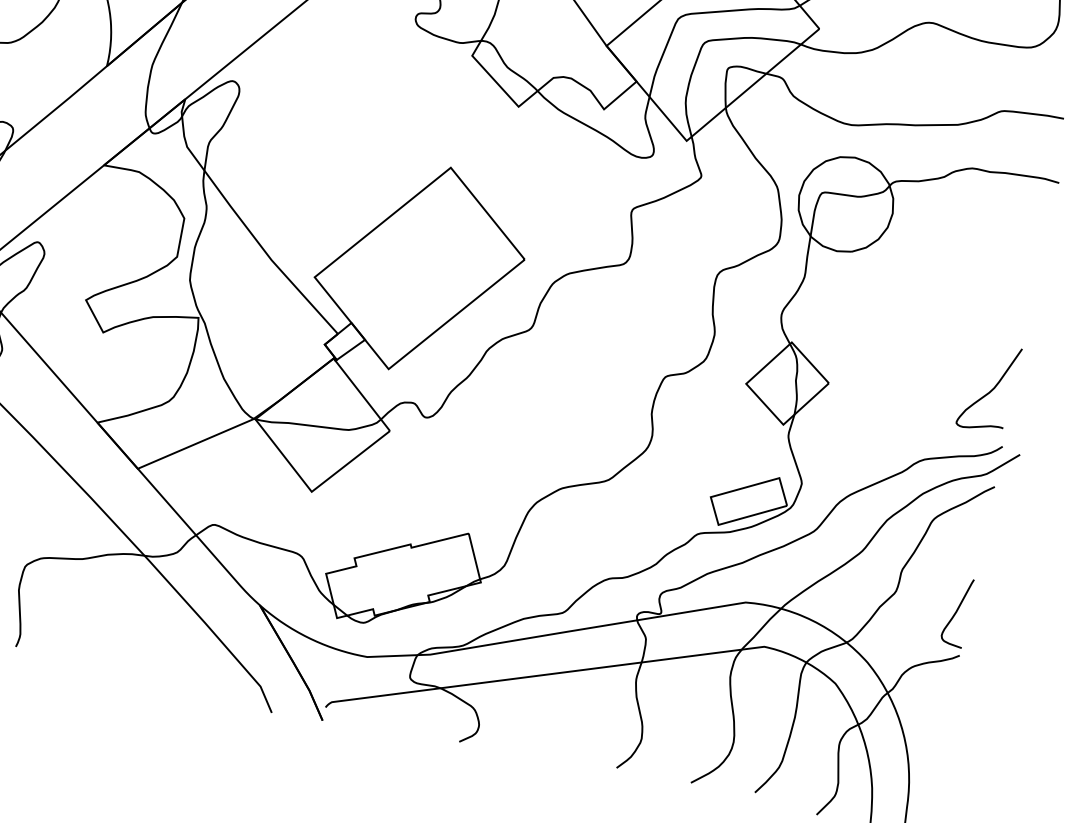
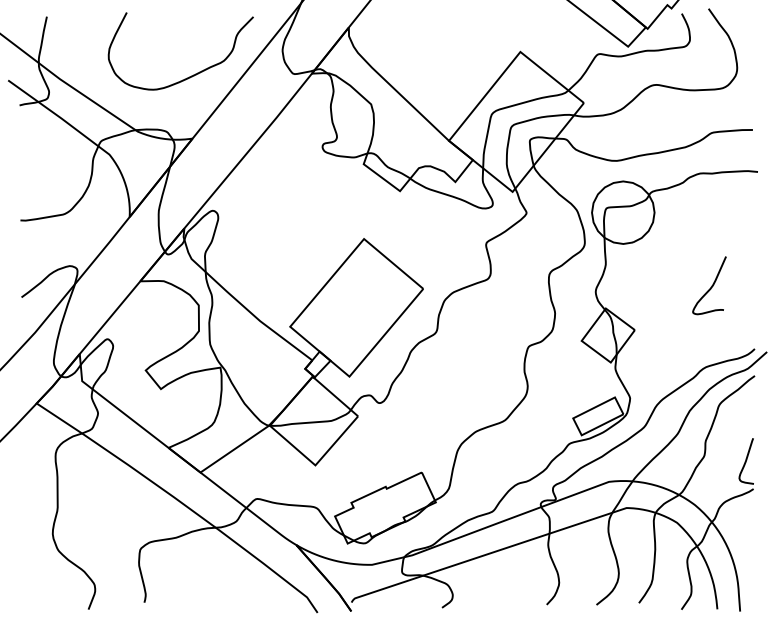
curve: (991, 387) -> (711, 285), moved

